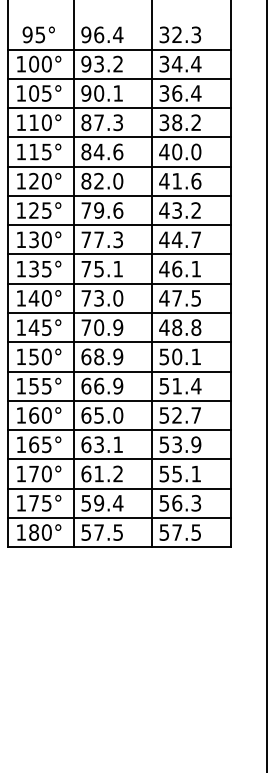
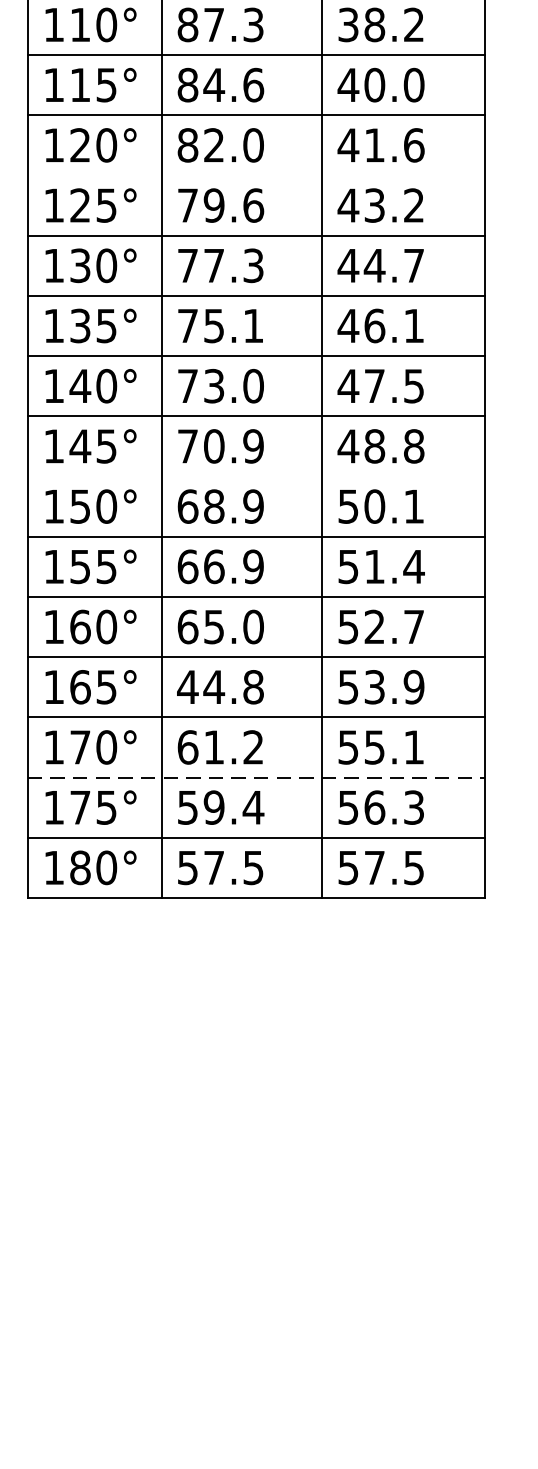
line: (119, 195) -> (256, 174), removed
line: (119, 342) -> (256, 476), removed
text: (102, 444) -> (221, 686), 63.1 -> 44.8
line: (120, 488) -> (258, 777), solid -> dashed

